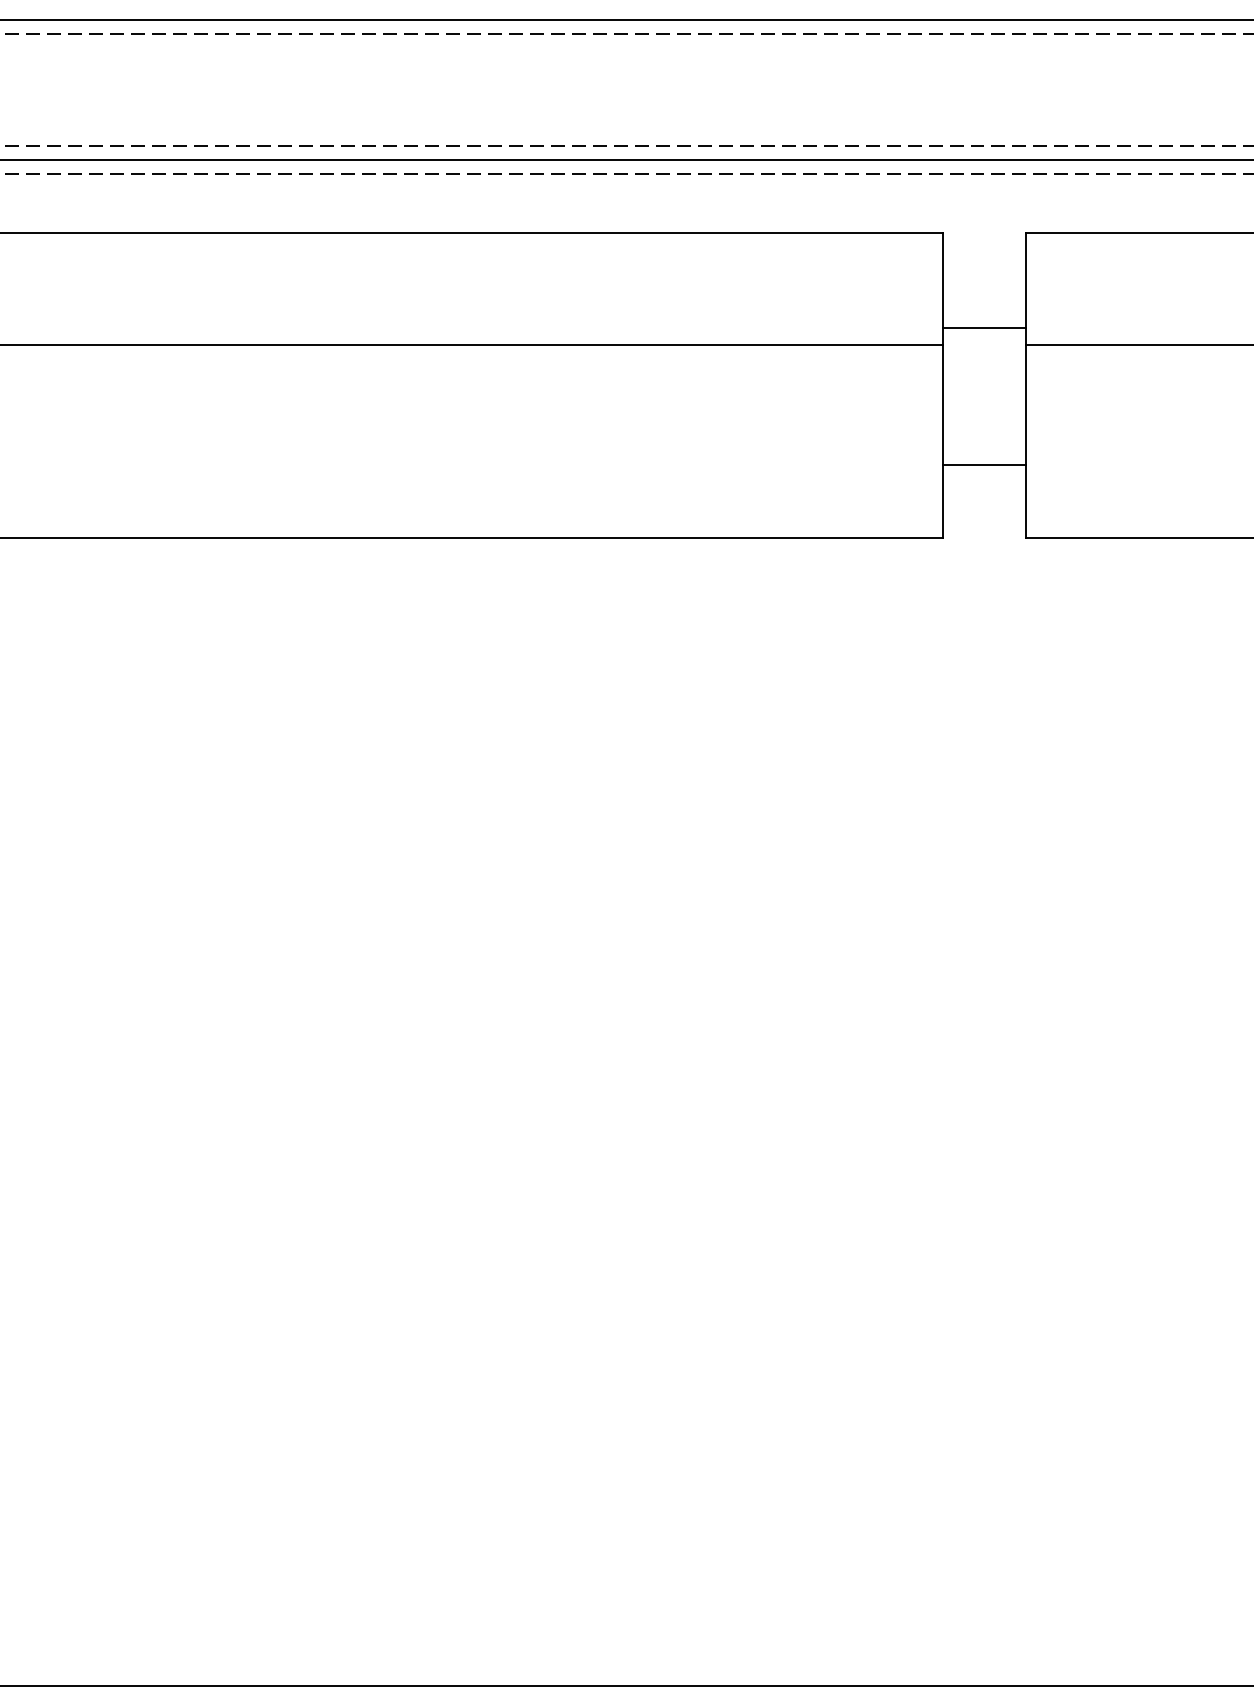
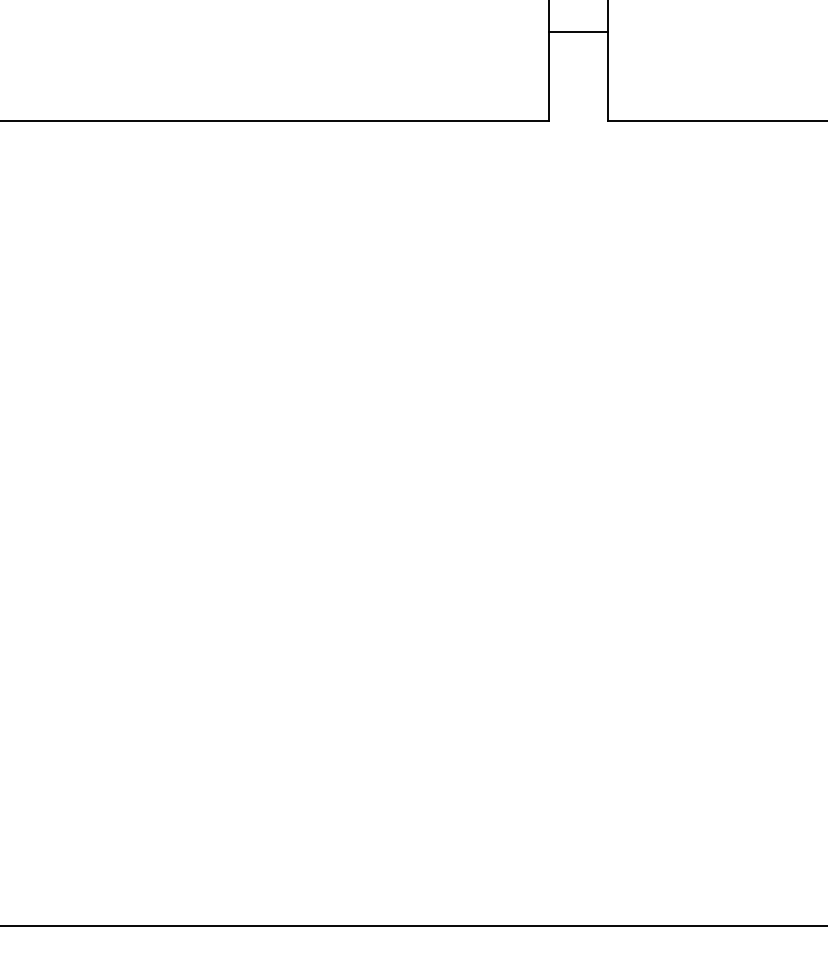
line: (984, 465) -> (578, 32), moved

